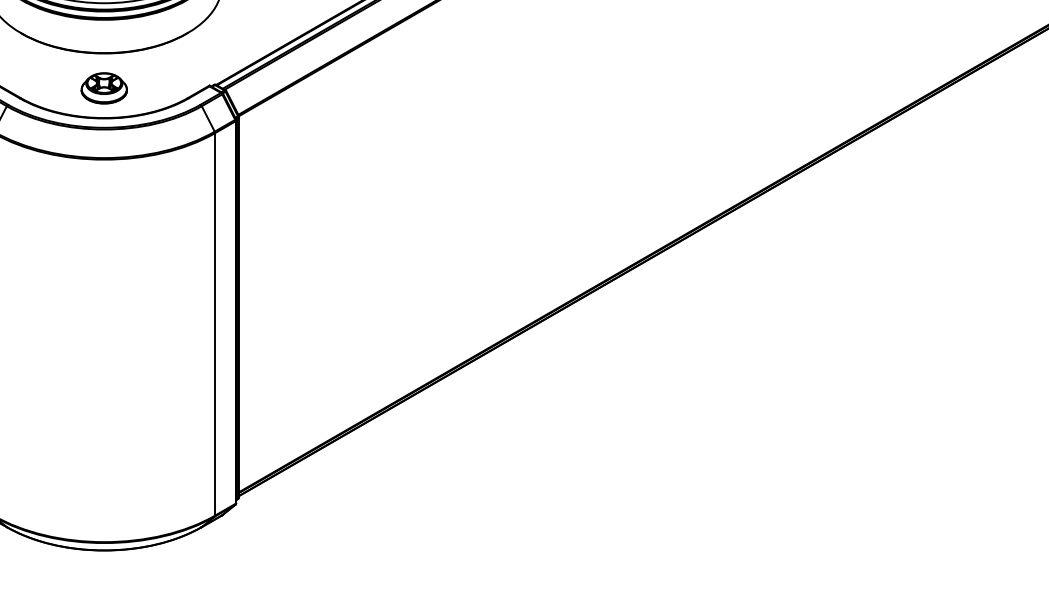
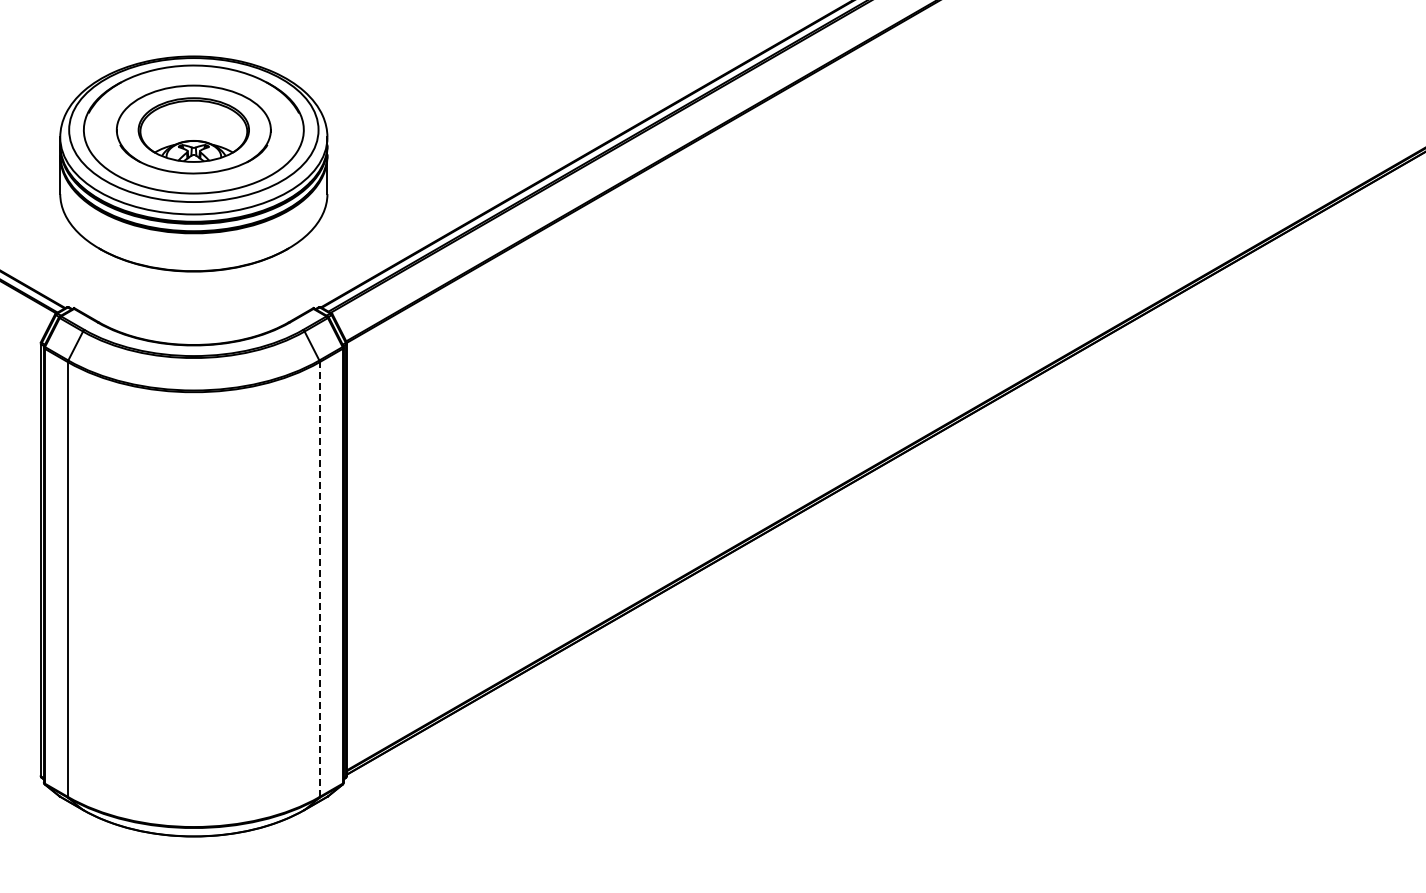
part: (104, 88) -> (193, 311), removed
line: (214, 324) -> (319, 579), solid -> dashed

